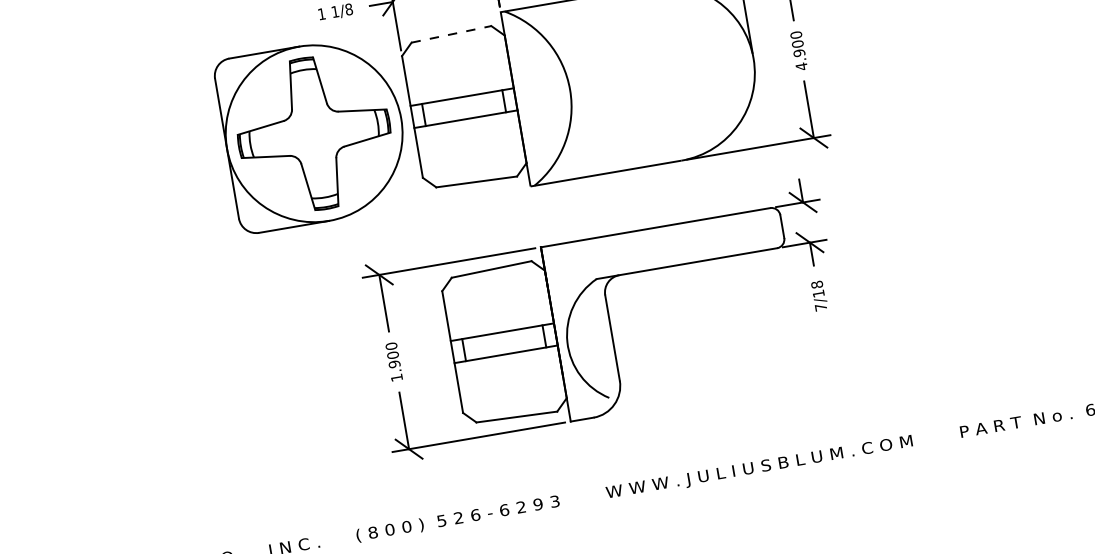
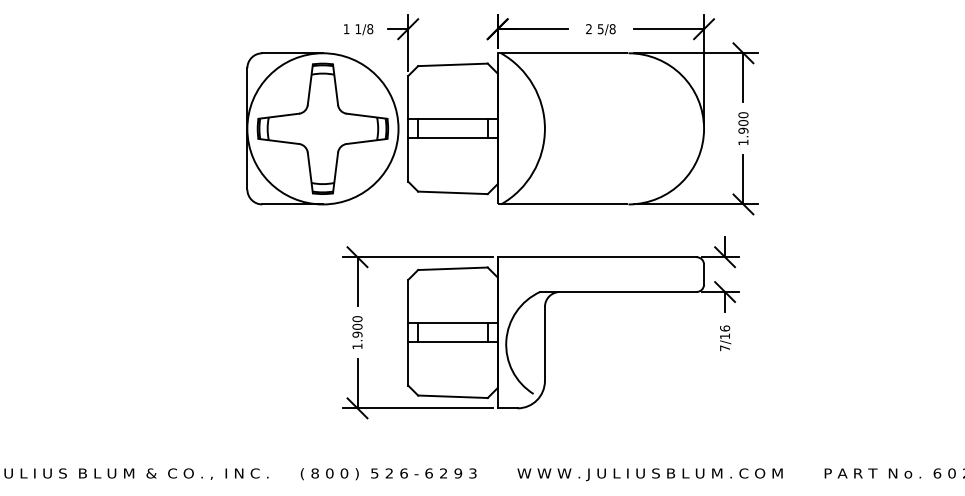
line: (450, 34) -> (452, 64), dashed -> solid
text: (801, 66) -> (743, 142), 4.900 -> 1.900
text: (816, 284) -> (724, 328), 7/18 -> 7/16

